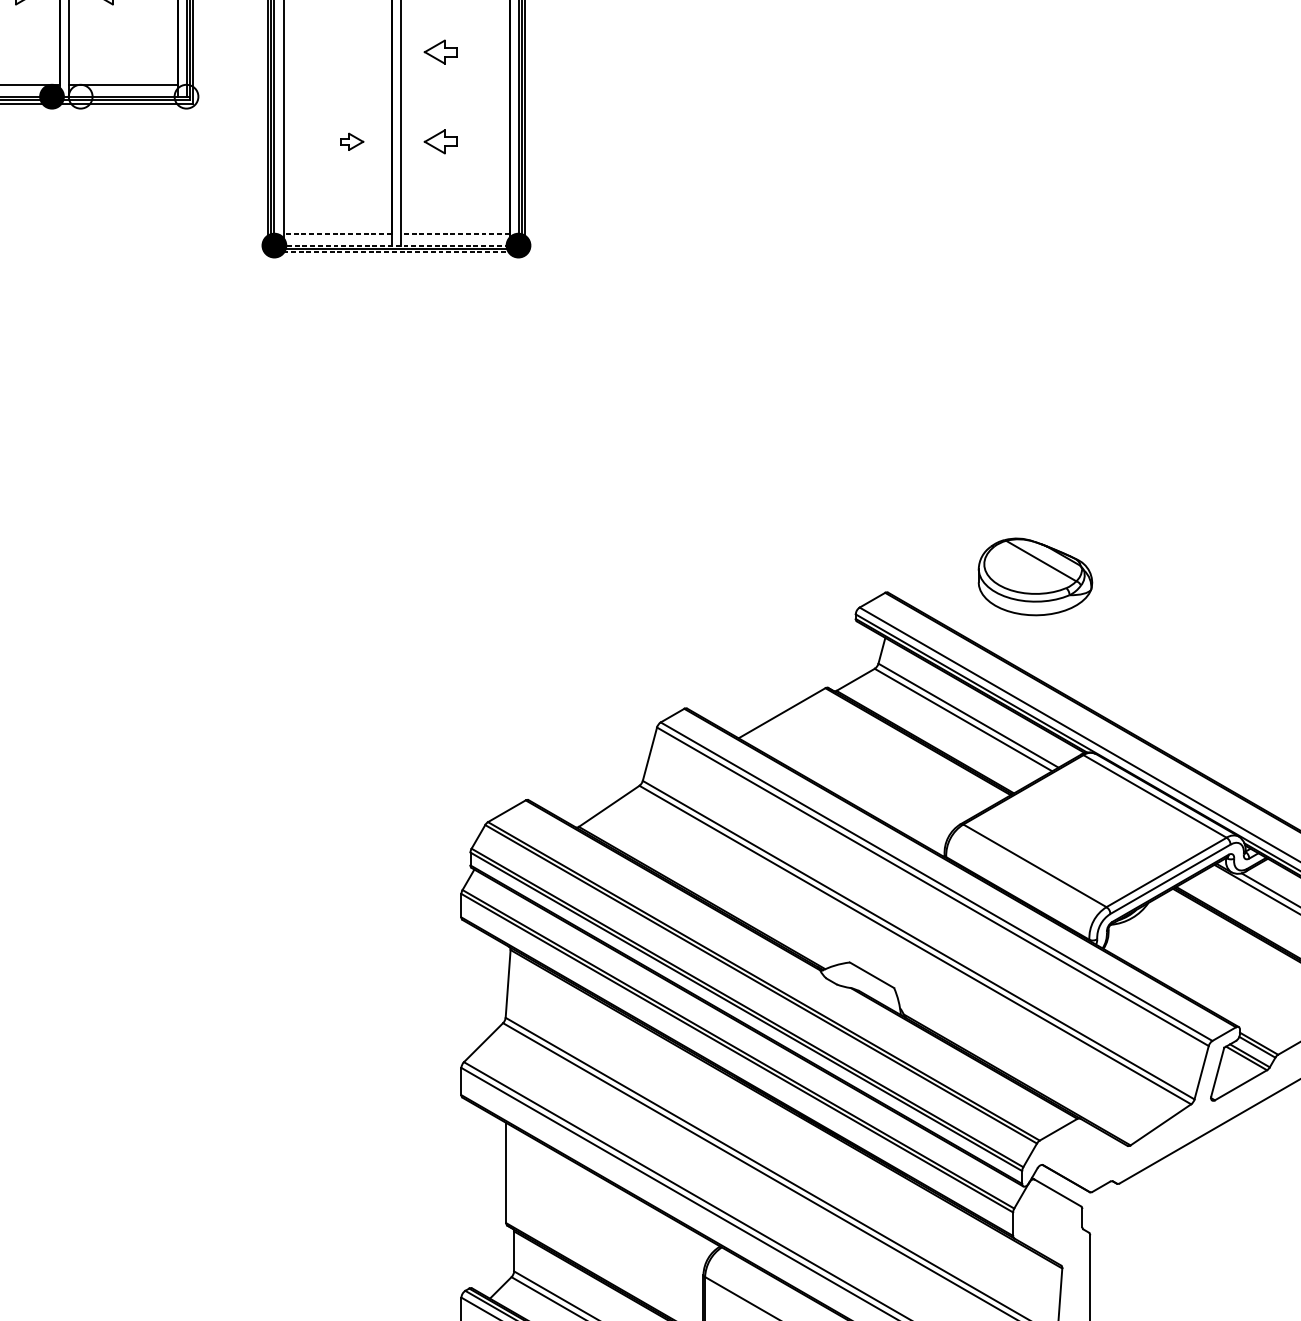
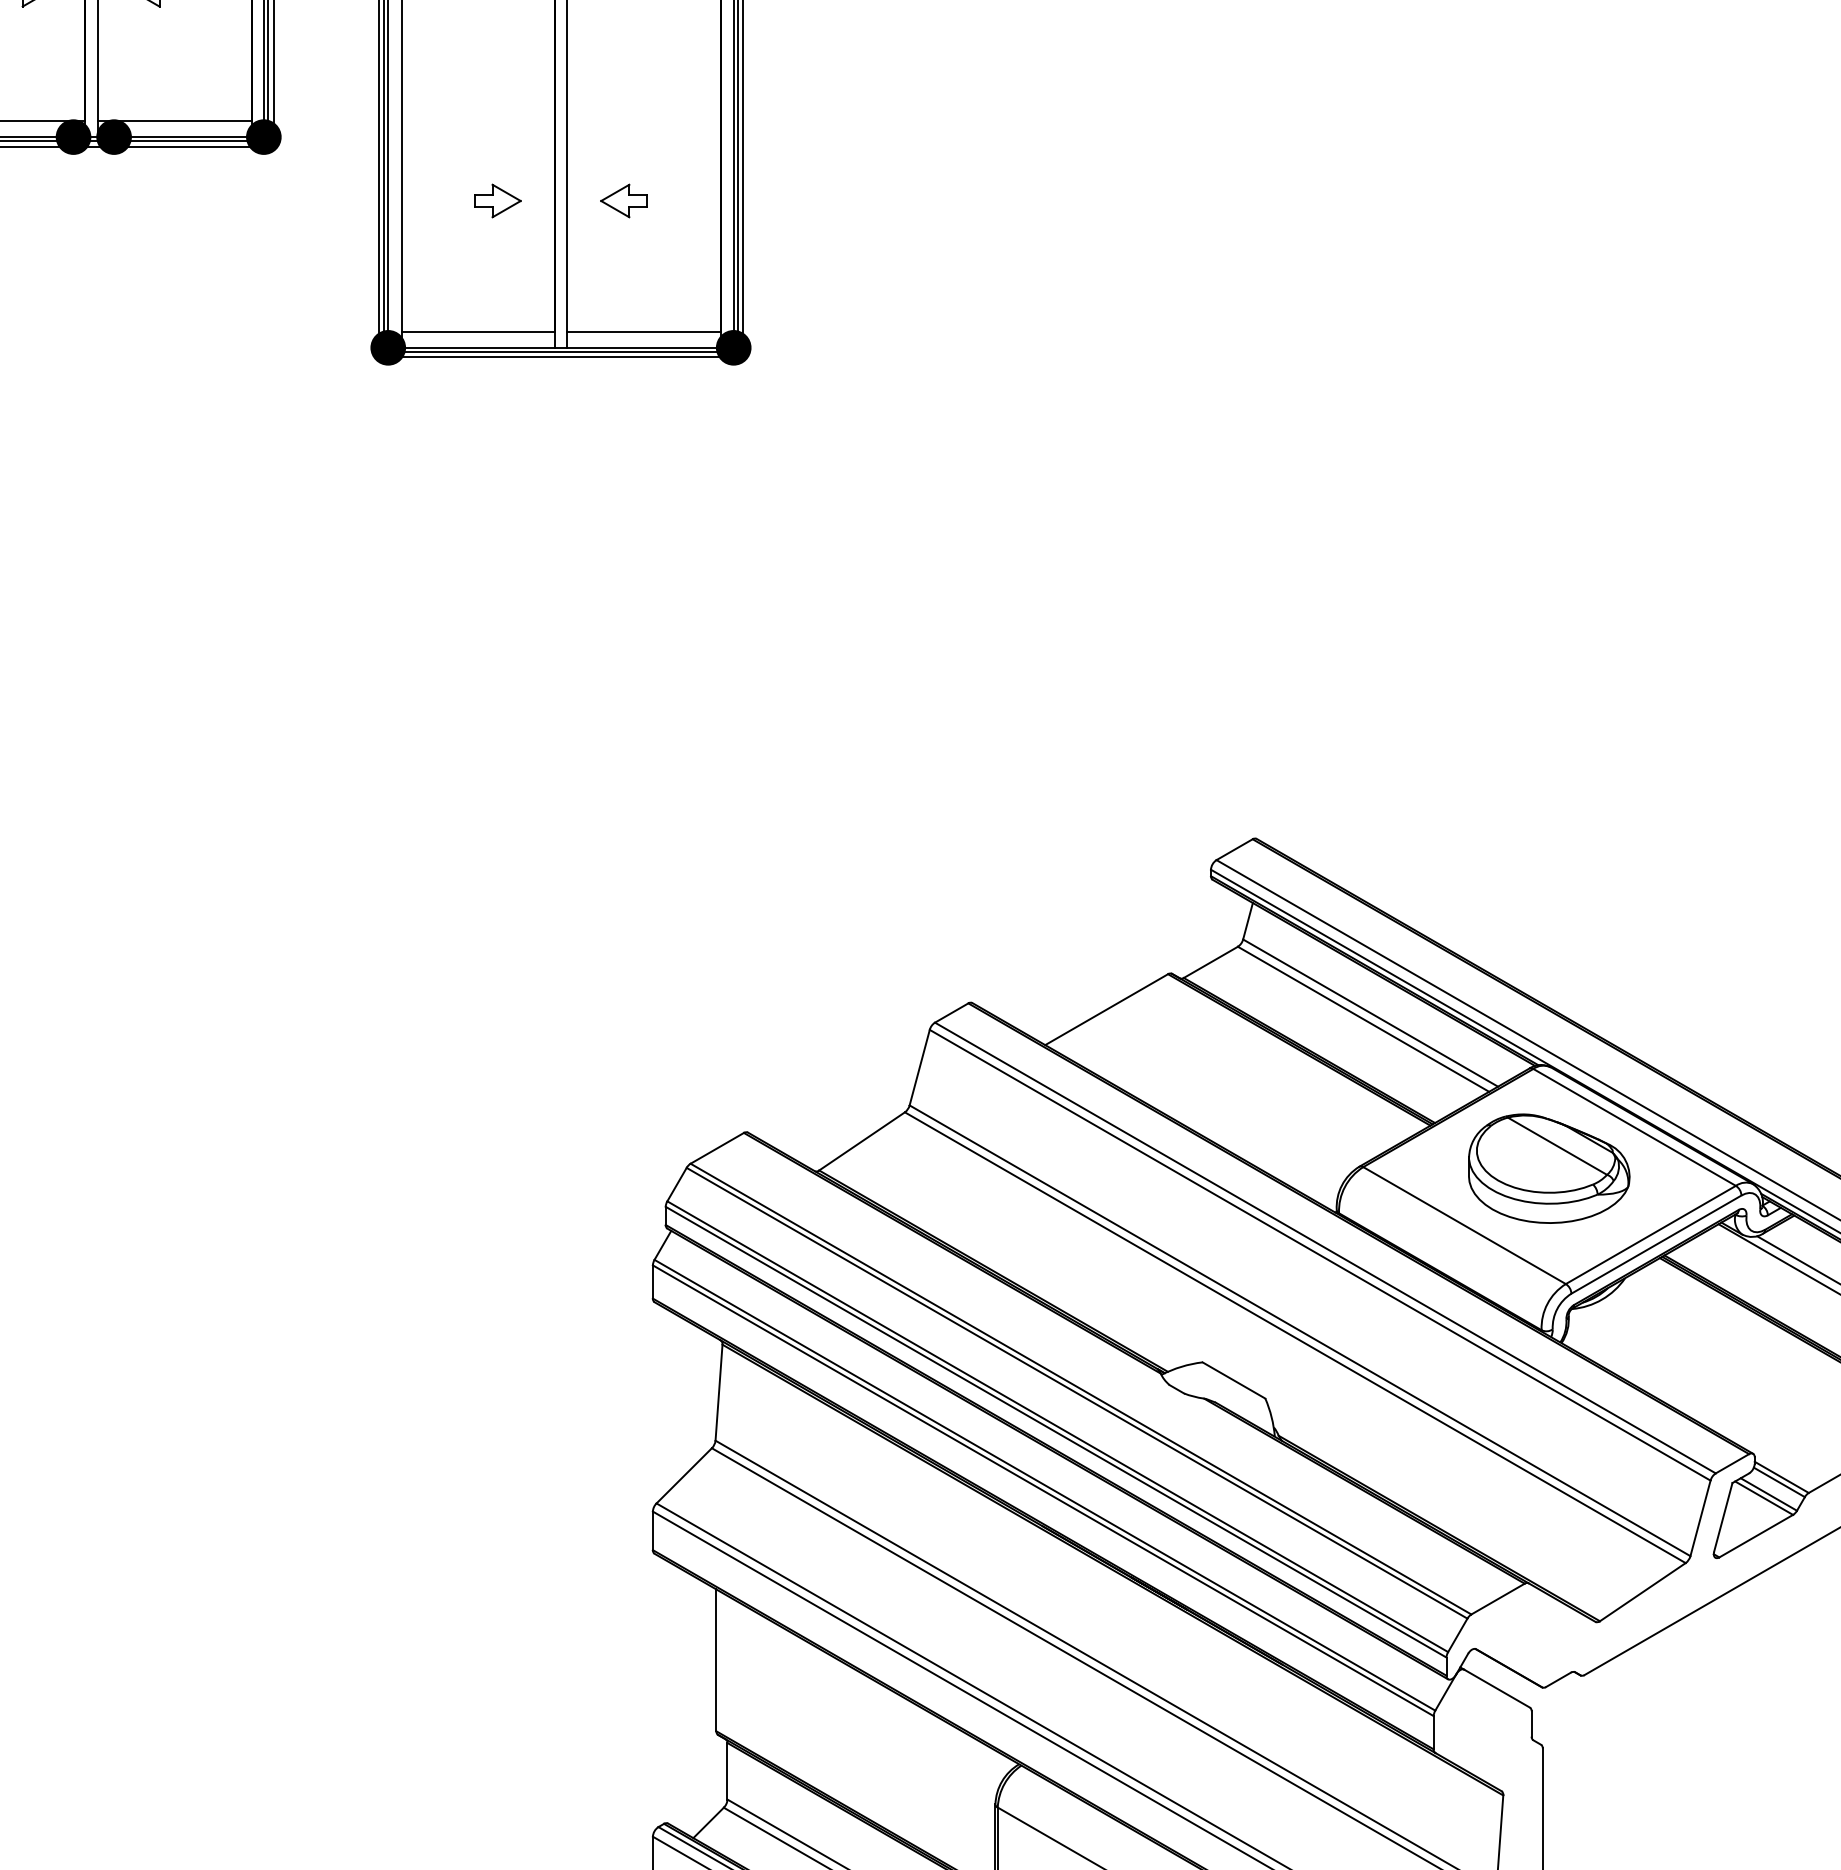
part: (440, 51) -> (623, 73), removed
fill: (80, 96) -> (113, 136), added
fill: (186, 96) -> (263, 136), added
part: (351, 141) -> (497, 200), size x1.43
line: (337, 234) -> (477, 331), dashed -> solid
line: (455, 234) -> (644, 331), dashed -> solid
line: (396, 245) -> (561, 347), dashed -> solid
line: (396, 252) -> (561, 357), dashed -> solid
part: (1035, 576) -> (1549, 1168), moved

